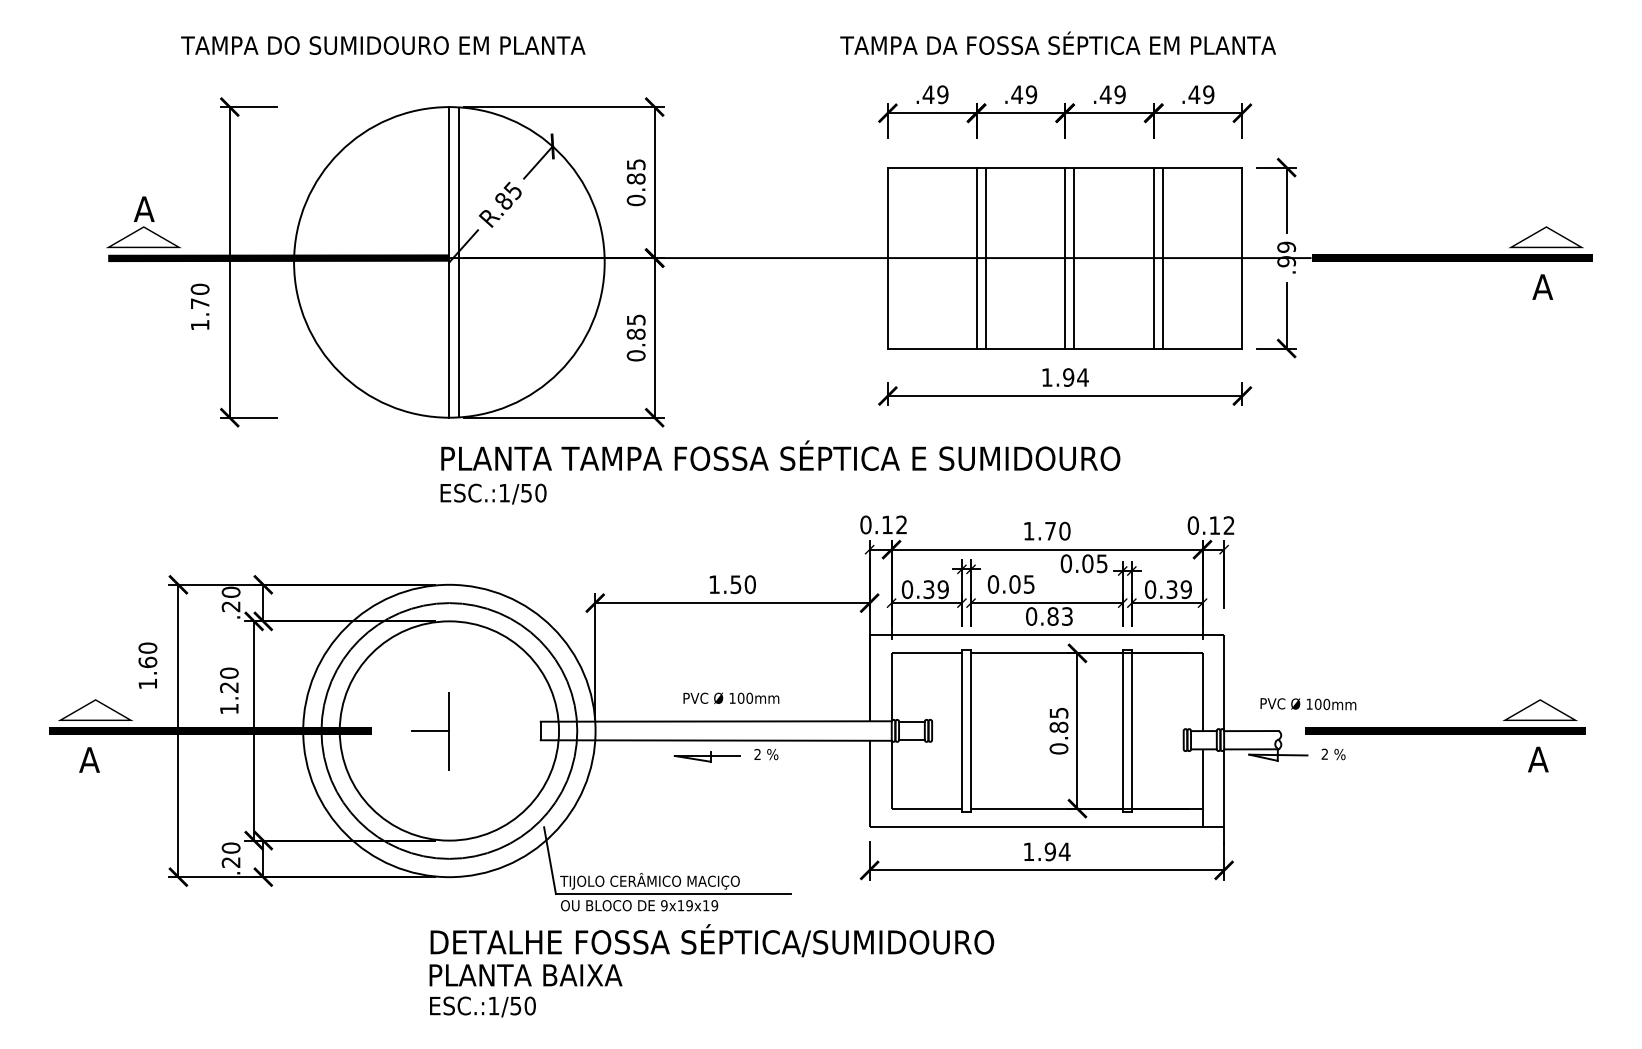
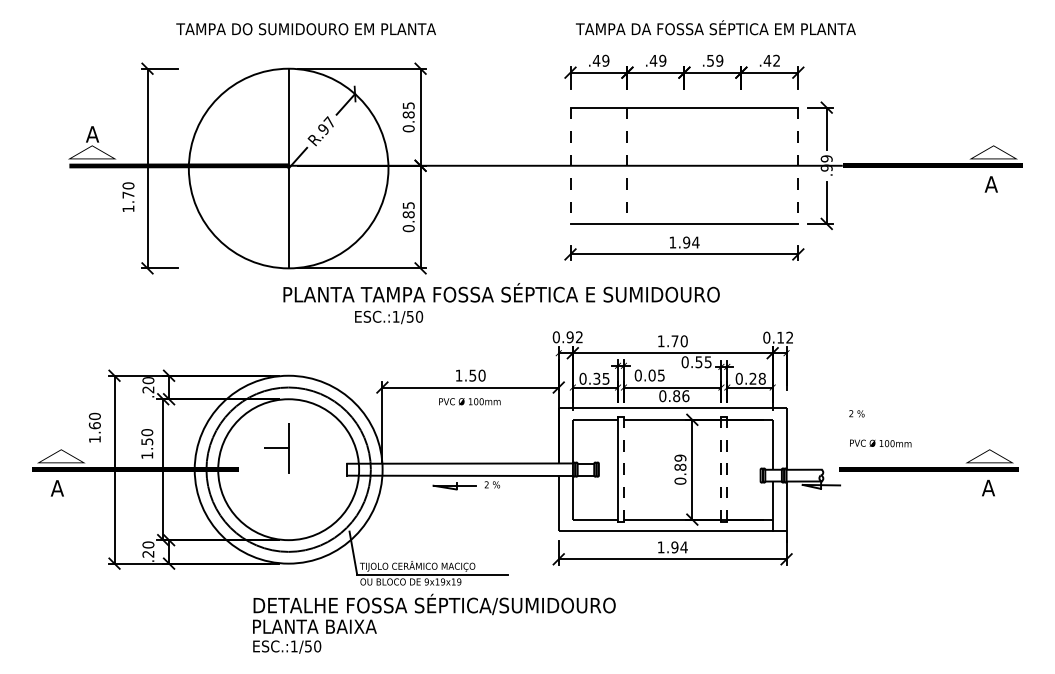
text: (1057, 42) -> (715, 27), moved
text: (382, 46) -> (305, 29), moved
text: (1105, 94) -> (710, 60), .49 -> .59
text: (1208, 94) -> (776, 60), .49 -> .42
text: (508, 195) -> (326, 125), R.85 -> R.97
line: (985, 257) -> (633, 165), removed
line: (1065, 257) -> (684, 165), removed
line: (1074, 257) -> (690, 165), removed
line: (1153, 257) -> (741, 165), removed
line: (1163, 257) -> (747, 165), removed
line: (887, 259) -> (570, 166), solid -> dashed
line: (976, 259) -> (627, 166), solid -> dashed
line: (1242, 259) -> (798, 166), solid -> dashed
line: (458, 262) -> (294, 168), removed
text: (494, 494) -> (389, 317), moved
text: (886, 525) -> (569, 337), 0.12 -> 0.92
text: (1087, 564) -> (698, 362), 0.05 -> 0.55
text: (942, 589) -> (605, 378), 0.39 -> 0.35
text: (1178, 589) -> (757, 378), 0.39 -> 0.28
text: (1066, 617) -> (685, 396), 0.83 -> 0.86
text: (229, 687) -> (147, 441), 1.20 -> 1.50
text: (730, 697) -> (469, 401), moved
text: (1308, 704) -> (880, 443), moved
text: (1059, 711) -> (680, 457), 0.85 -> 0.89
line: (970, 730) -> (623, 469), solid -> dashed
line: (1122, 730) -> (721, 469), solid -> dashed
line: (1132, 730) -> (727, 469), solid -> dashed
part: (430, 732) -> (276, 448), moved
text: (1332, 754) -> (856, 413), moved
text: (712, 970) -> (434, 623), moved

